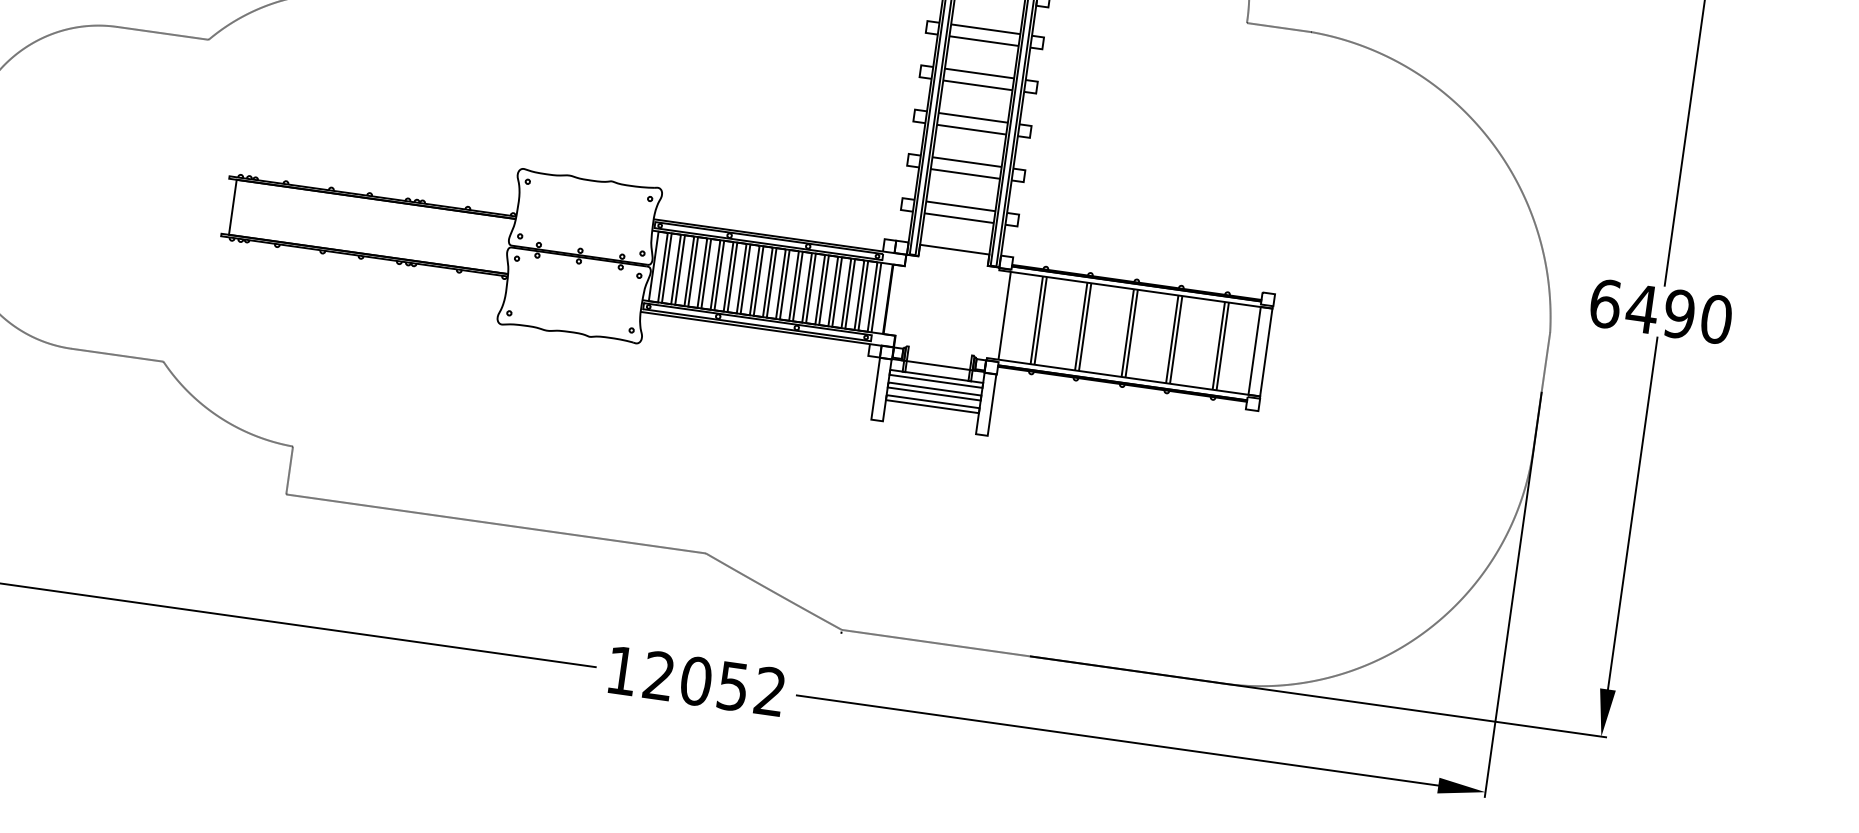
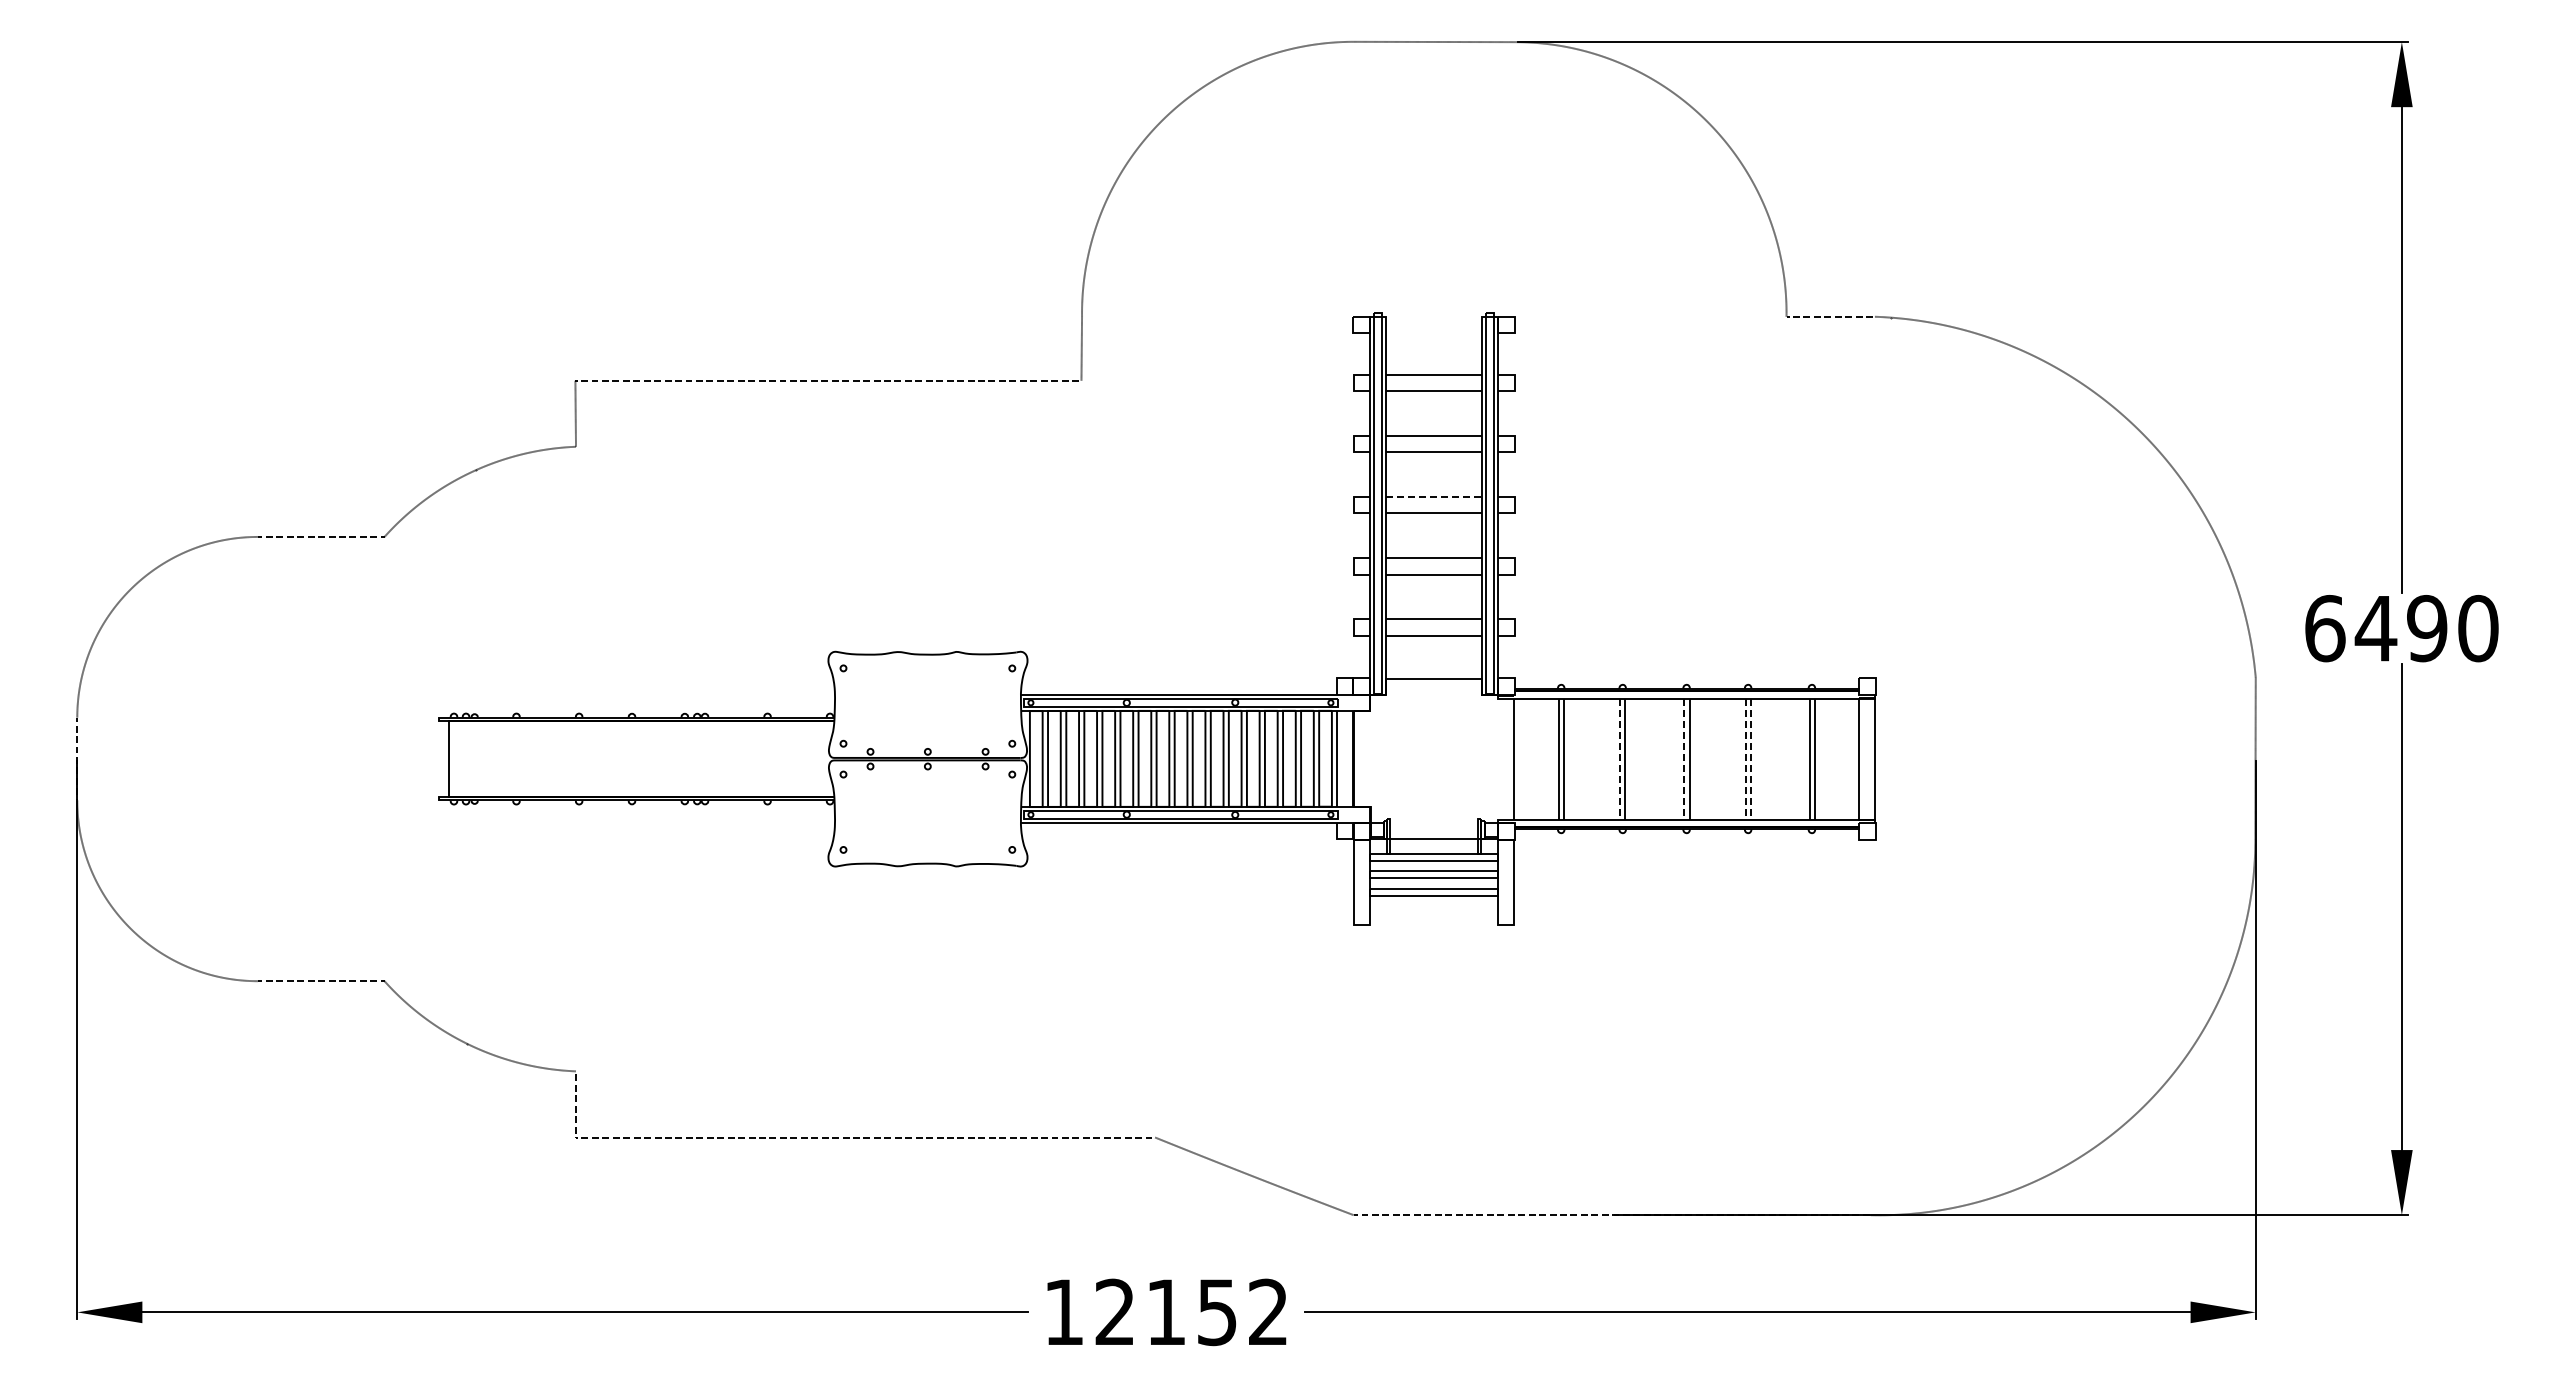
line: (973, 118) -> (1434, 497), solid -> dashed
line: (1080, 326) -> (1619, 759), solid -> dashed
line: (1127, 333) -> (1684, 759), solid -> dashed
line: (1172, 339) -> (1745, 759), solid -> dashed
line: (1176, 340) -> (1751, 759), solid -> dashed
text: (696, 681) -> (1166, 1312), 12052 -> 12152

